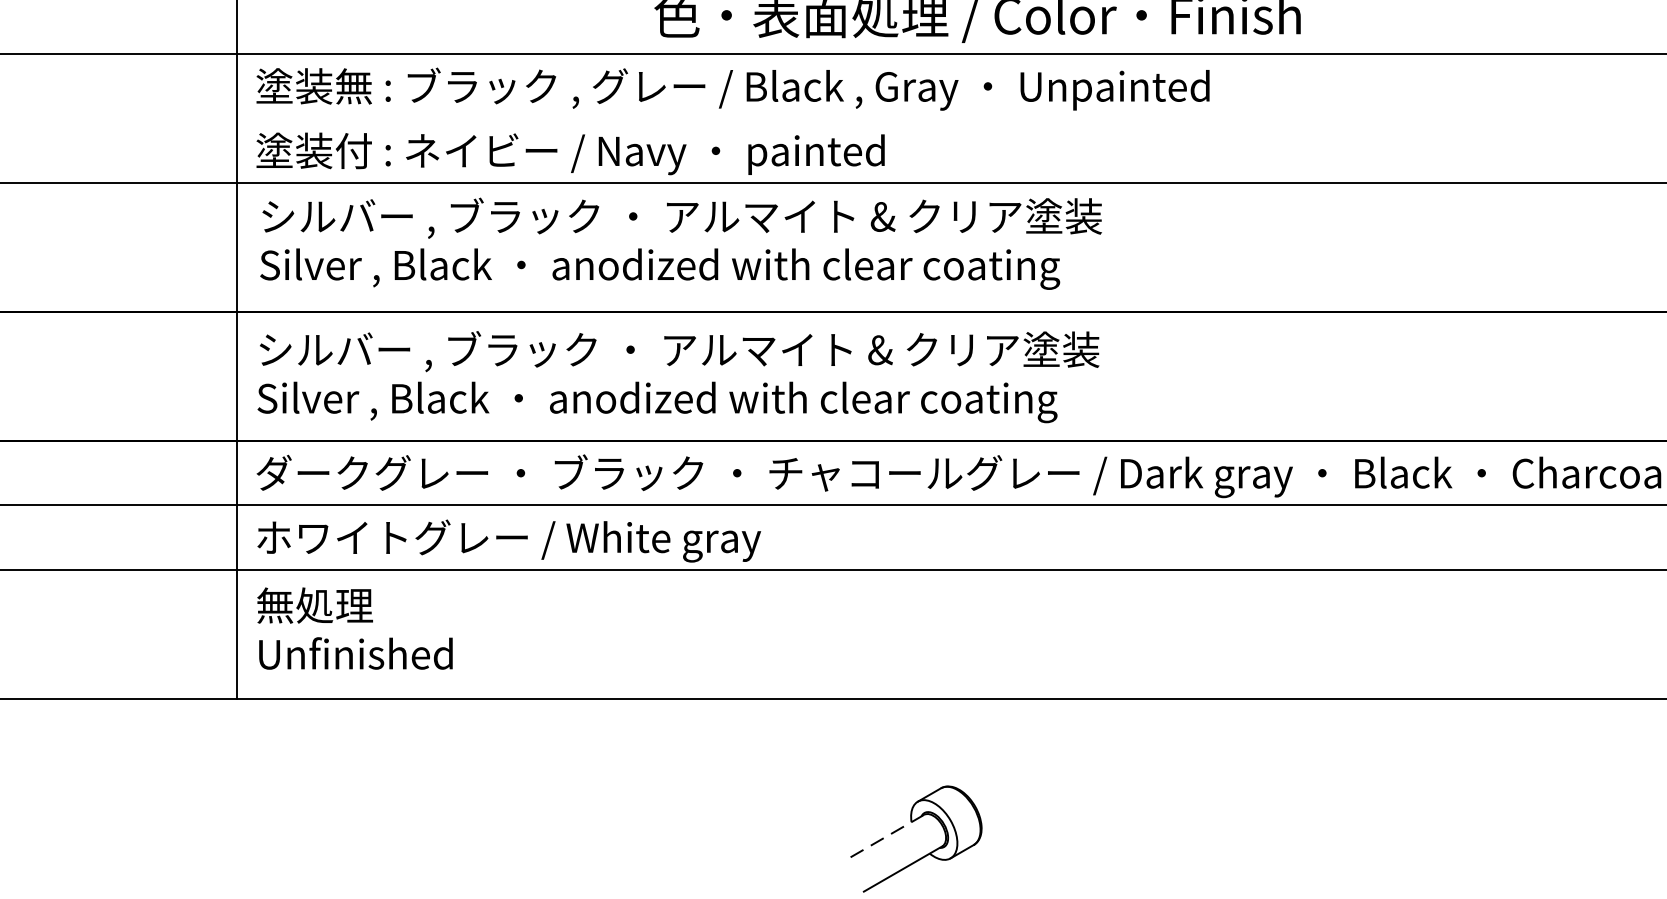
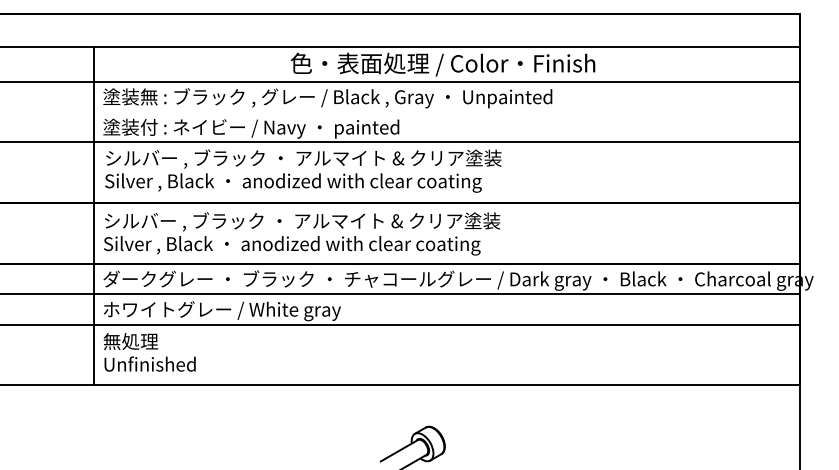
line: (883, 839) -> (398, 451), dashed -> solid

